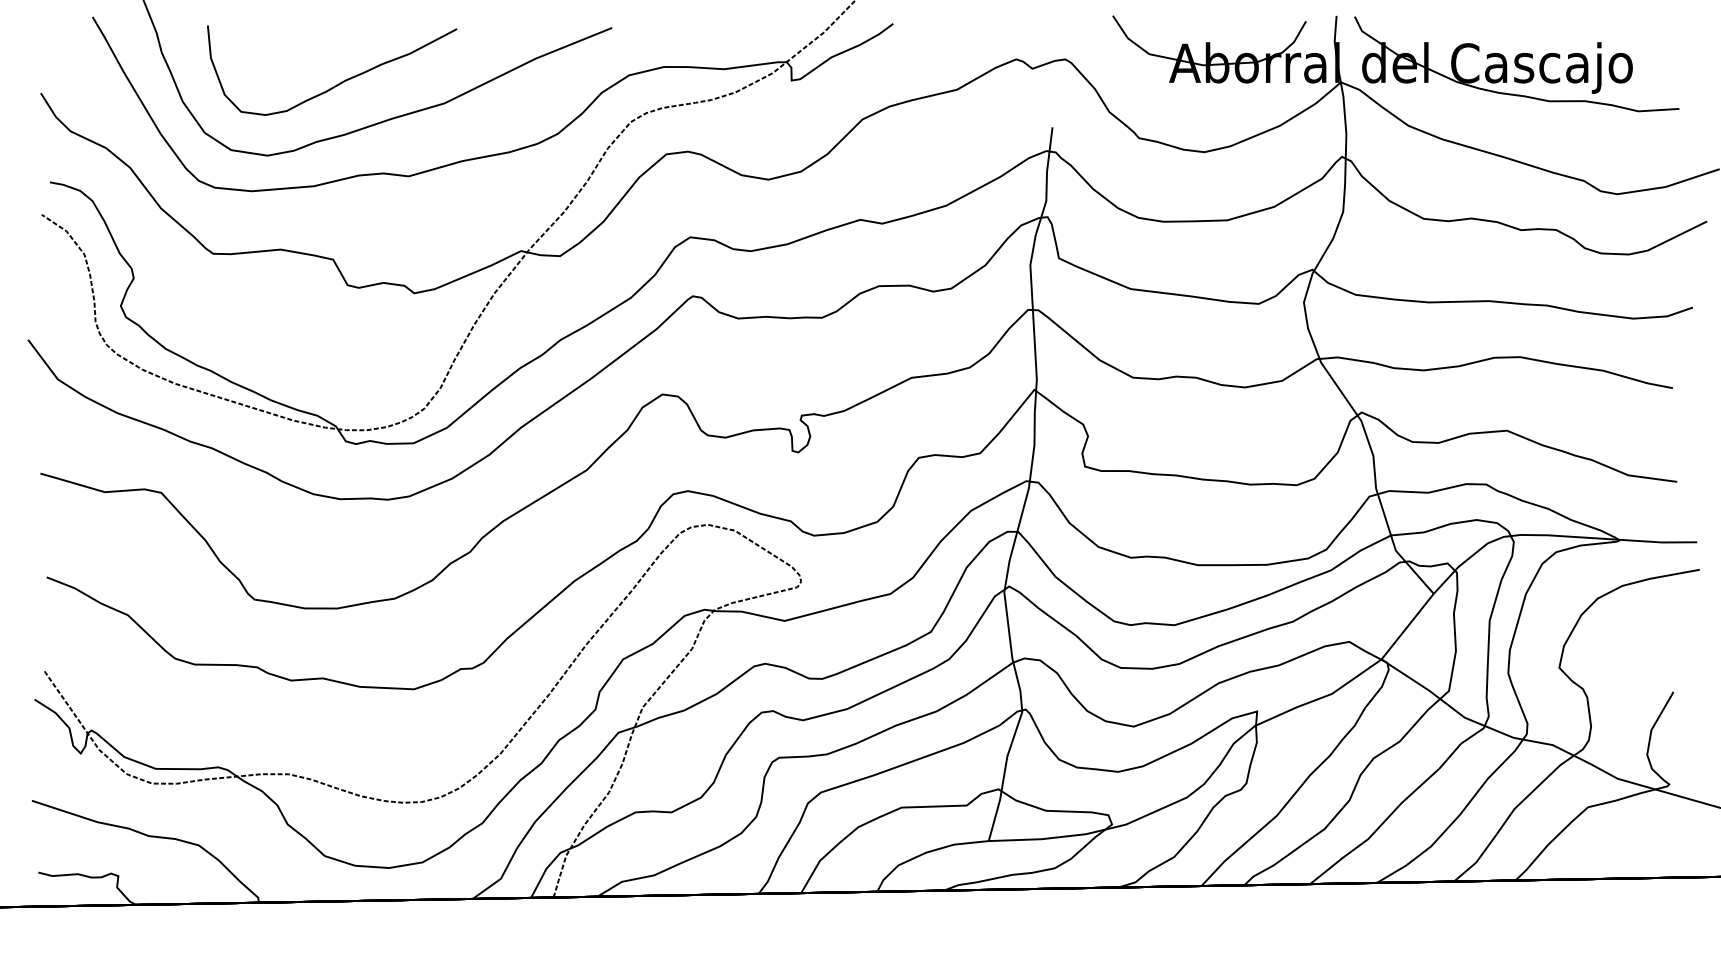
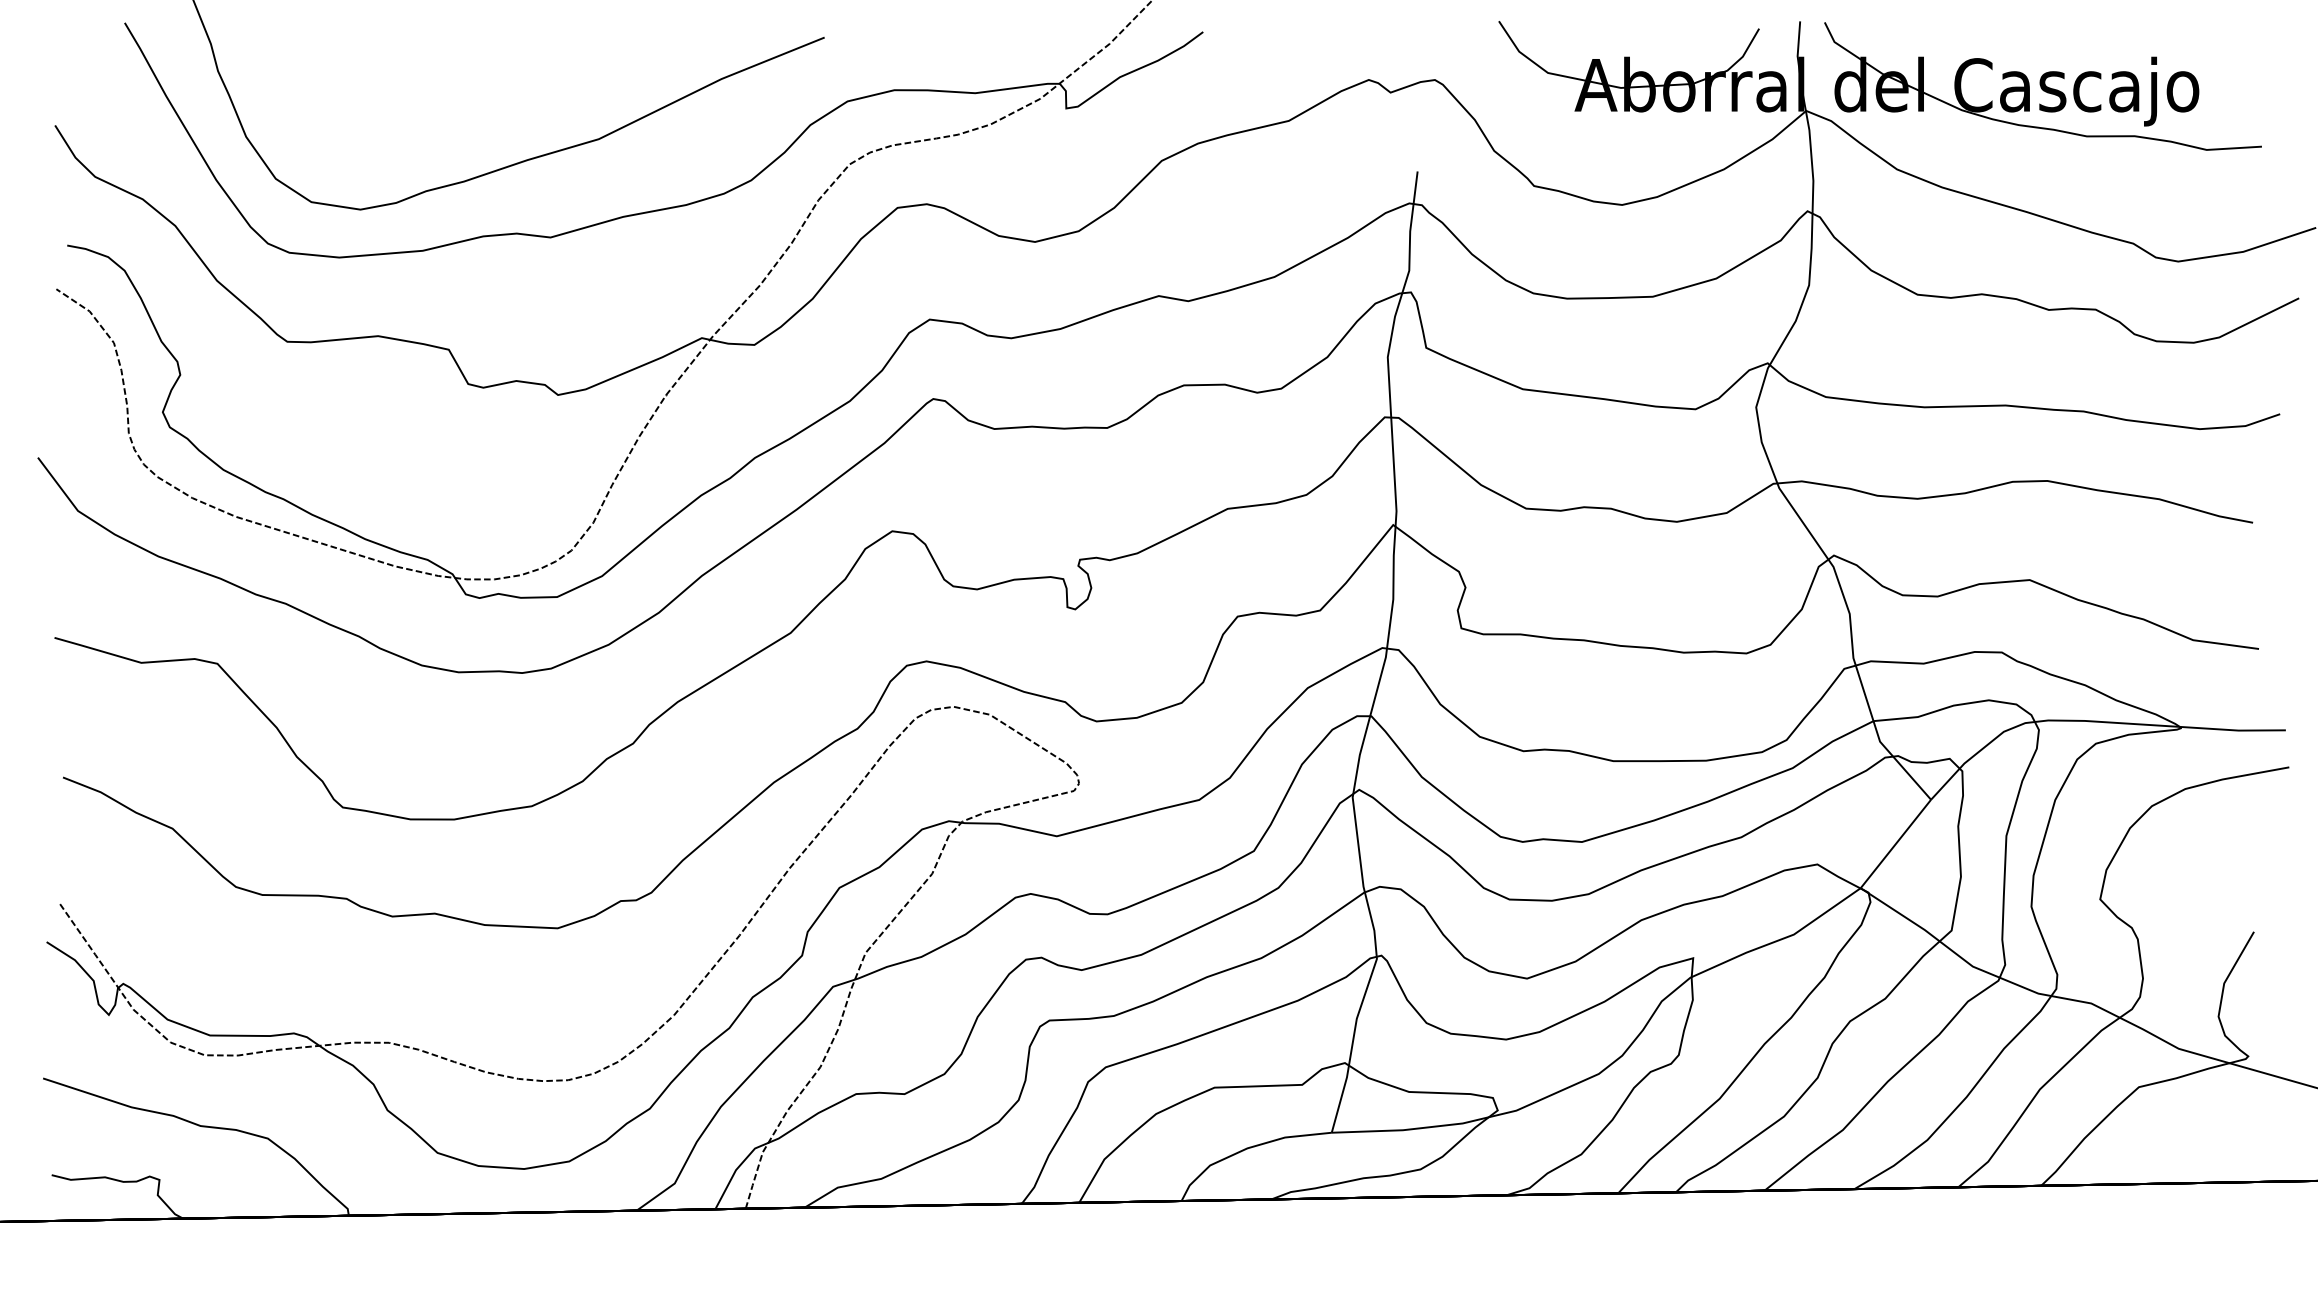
part: (341, 82) -> (459, 110), removed

